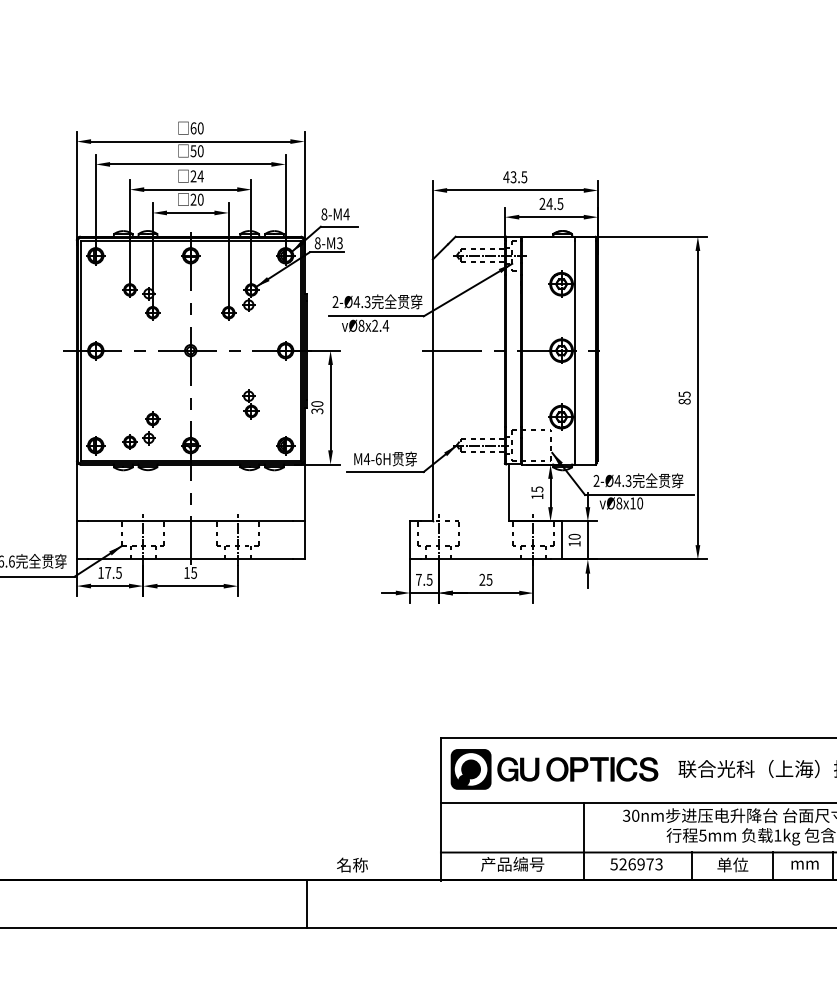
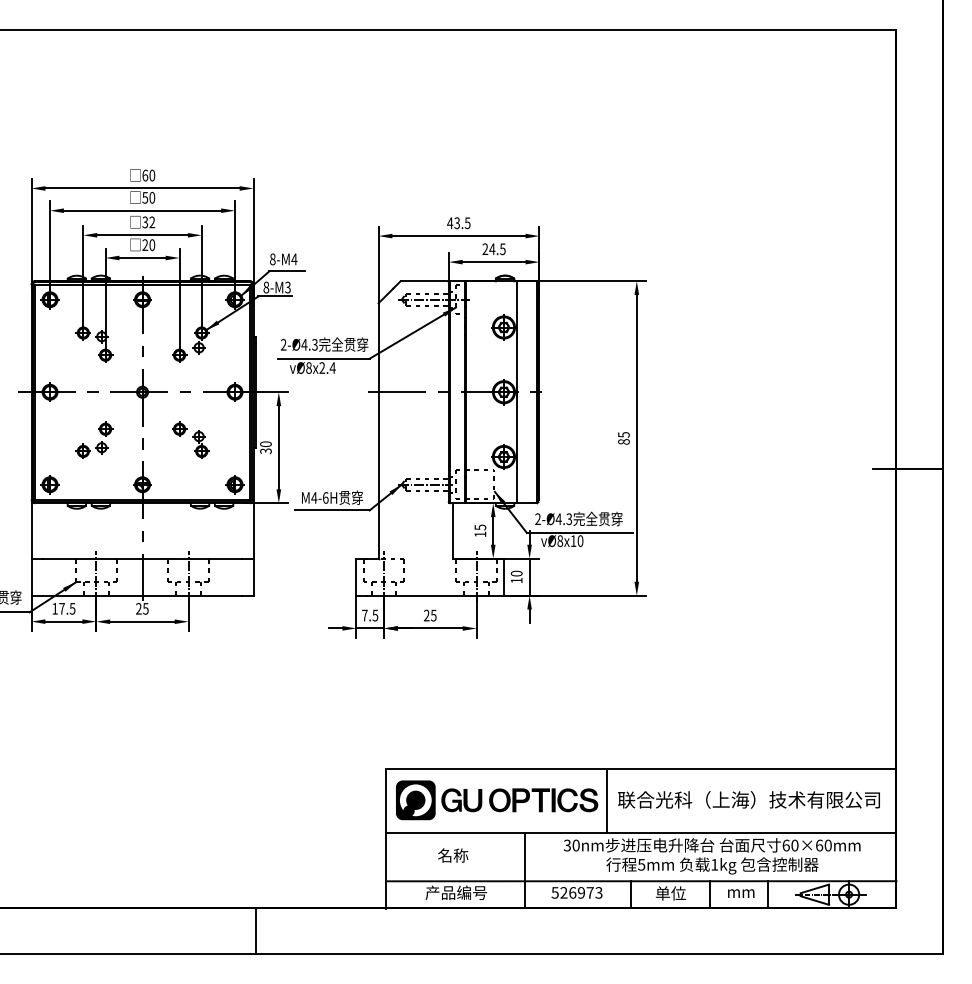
text: (196, 176) -> (148, 222), 24 -> 32
part: (228, 387) -> (179, 428), added
part: (141, 429) -> (94, 439), moved
text: (186, 572) -> (138, 608), 15 -> 25
line: (666, 769) -> (606, 800), added
text: (352, 865) -> (453, 855), moved

